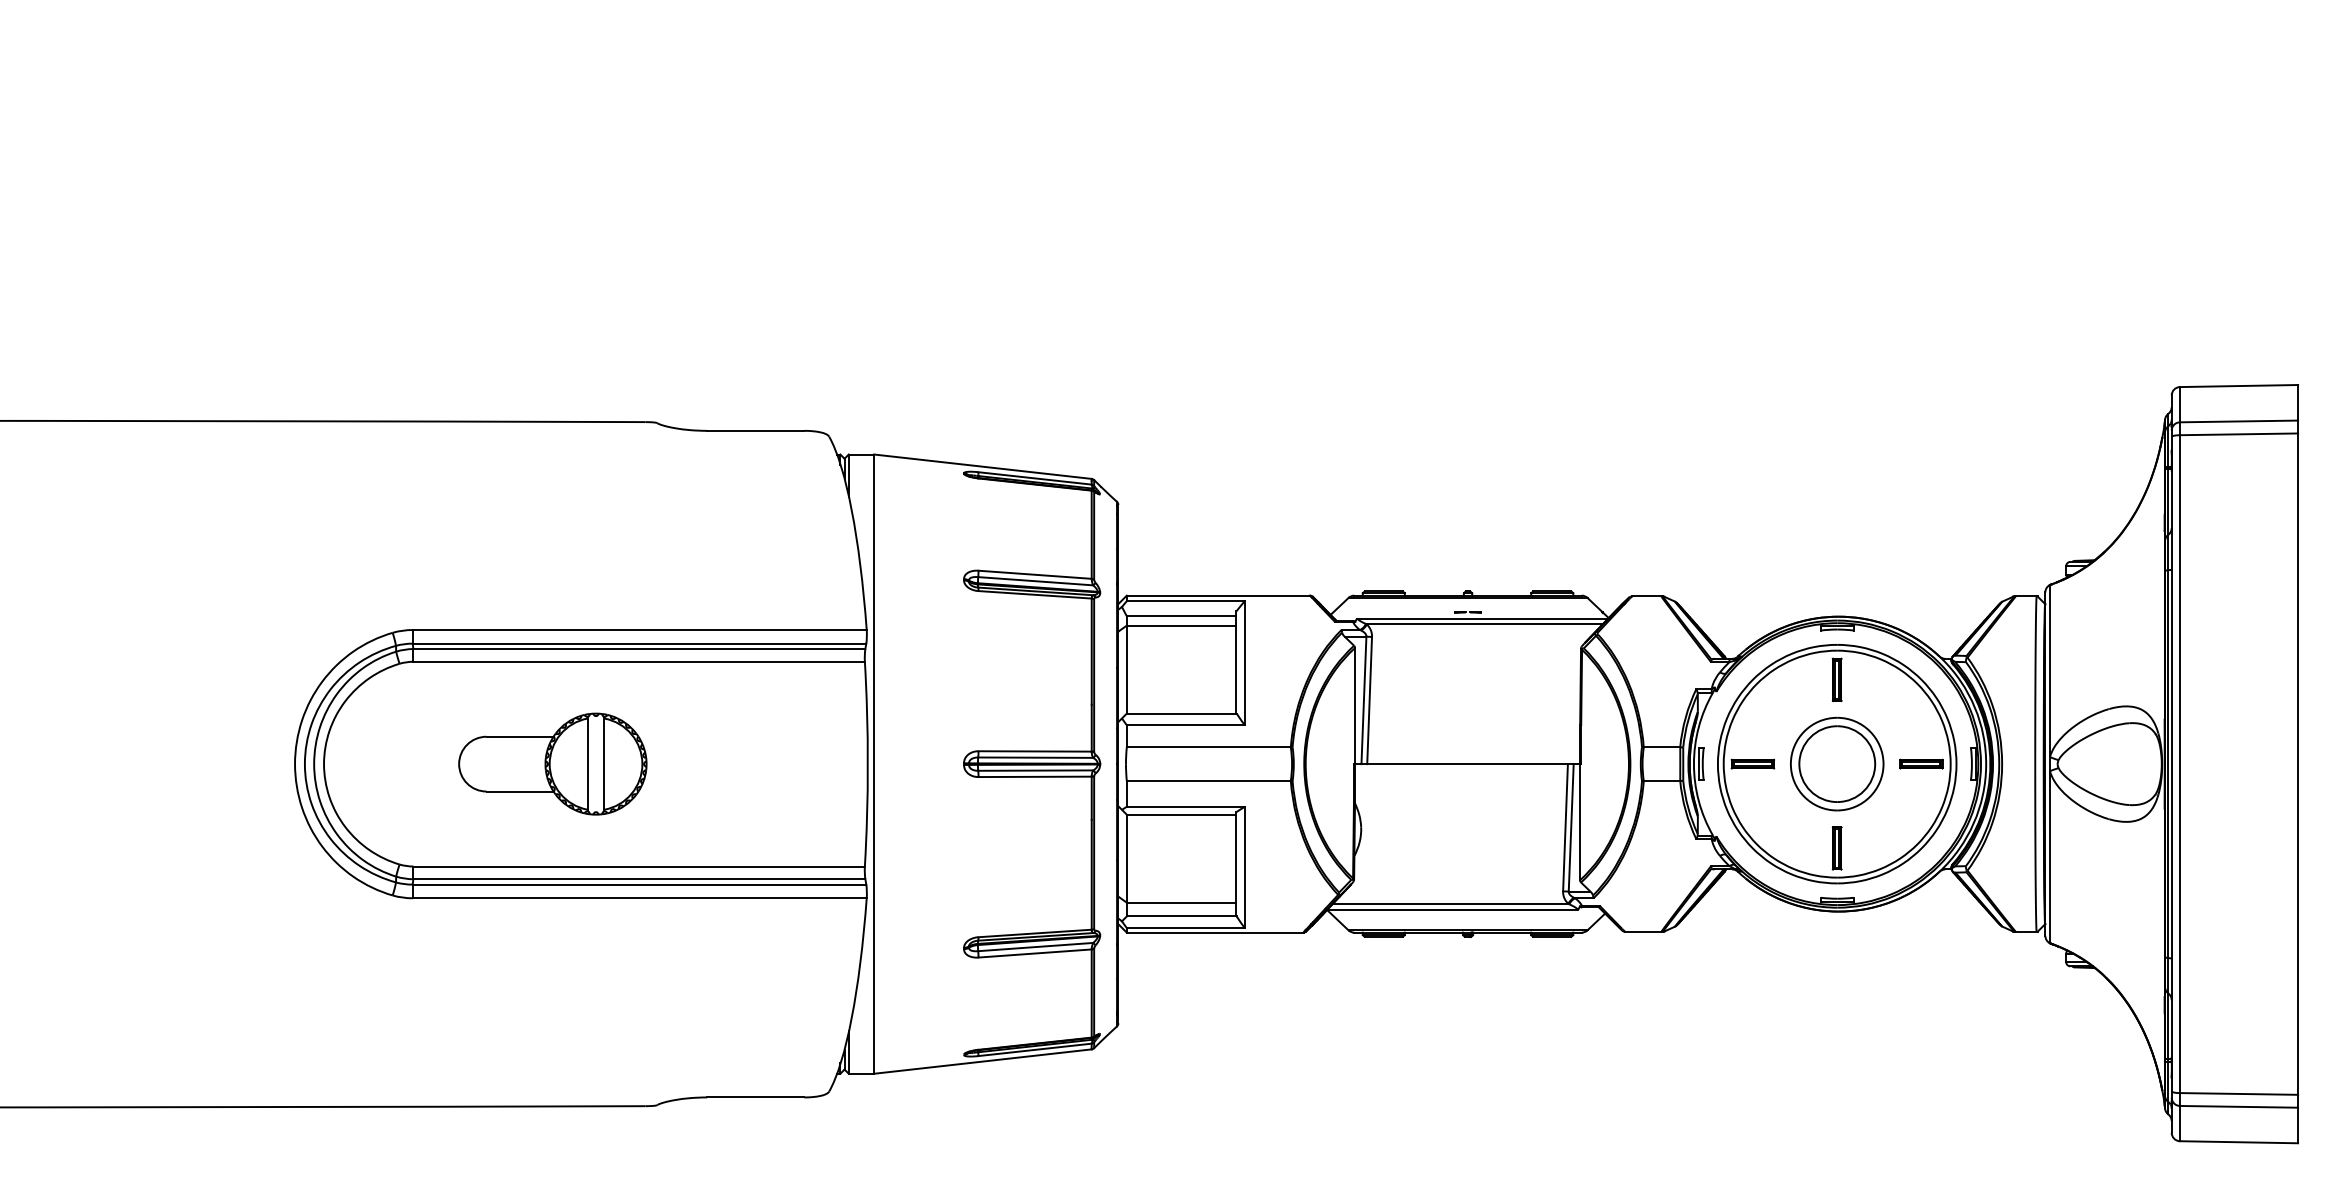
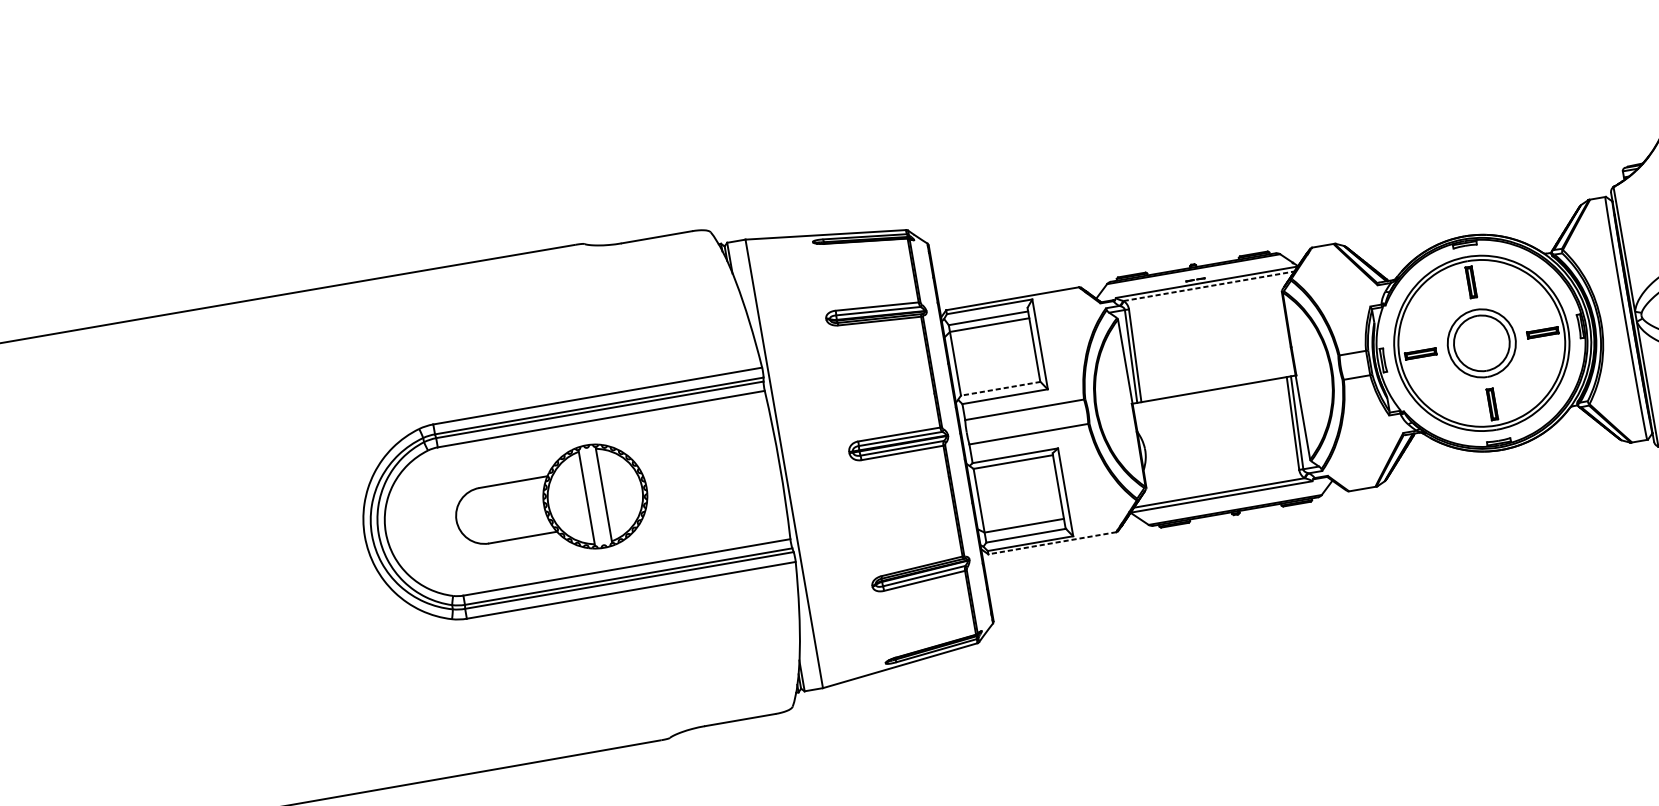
line: (1484, 624) -> (1208, 286), solid -> dashed
line: (1181, 713) -> (1000, 388), solid -> dashed
part: (552, 763) -> (551, 503), size x1.4
line: (1214, 932) -> (1051, 543), solid -> dashed

